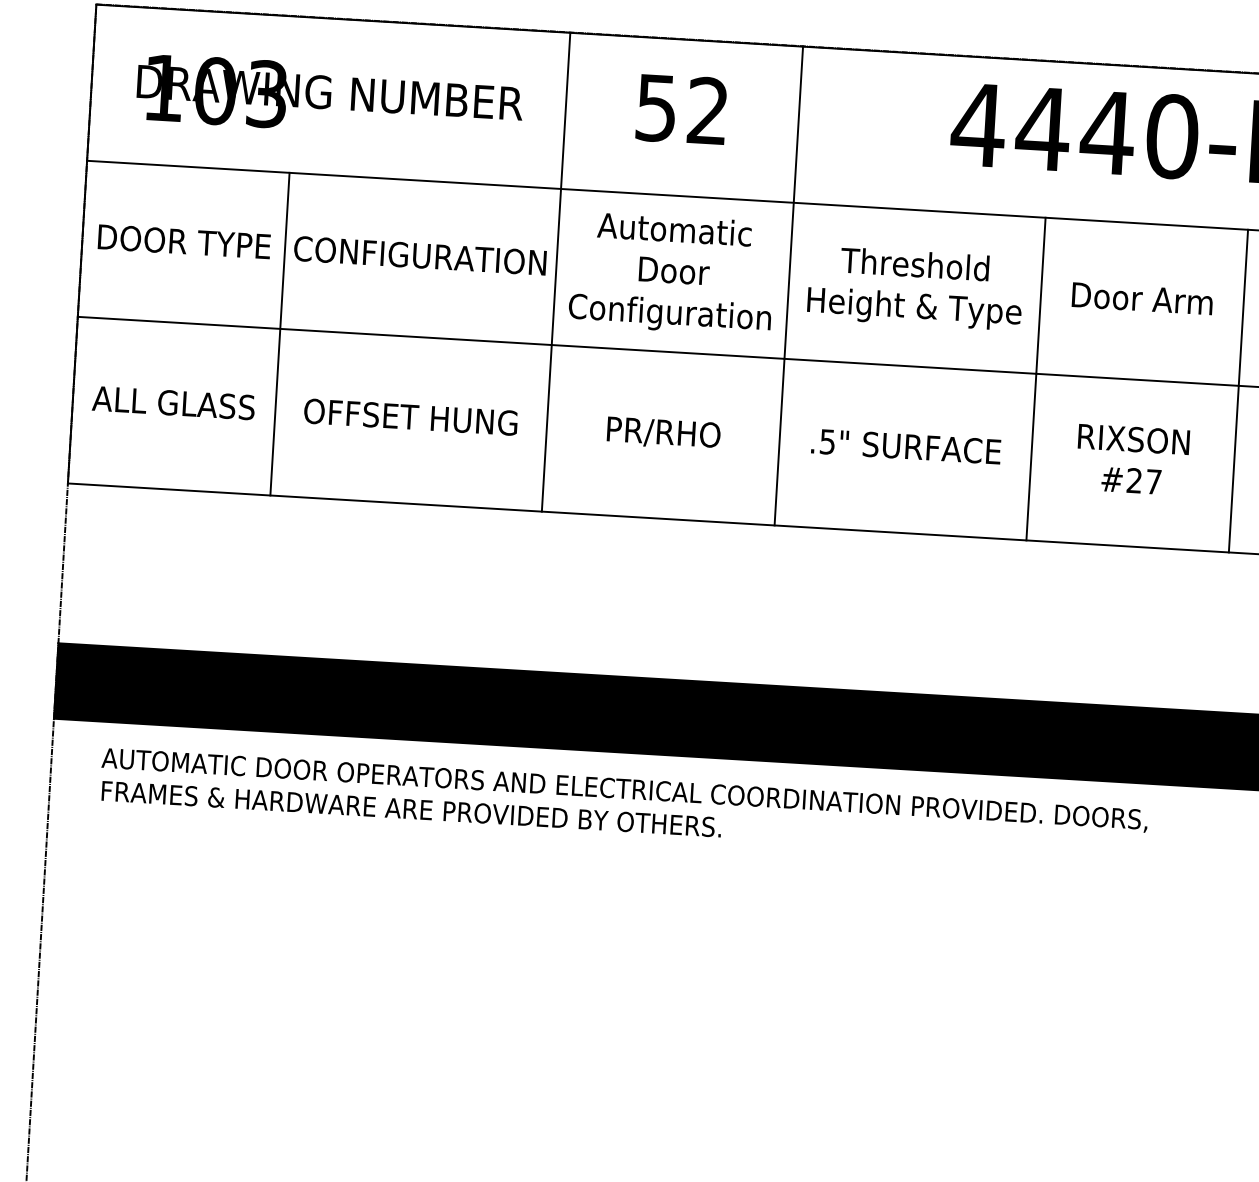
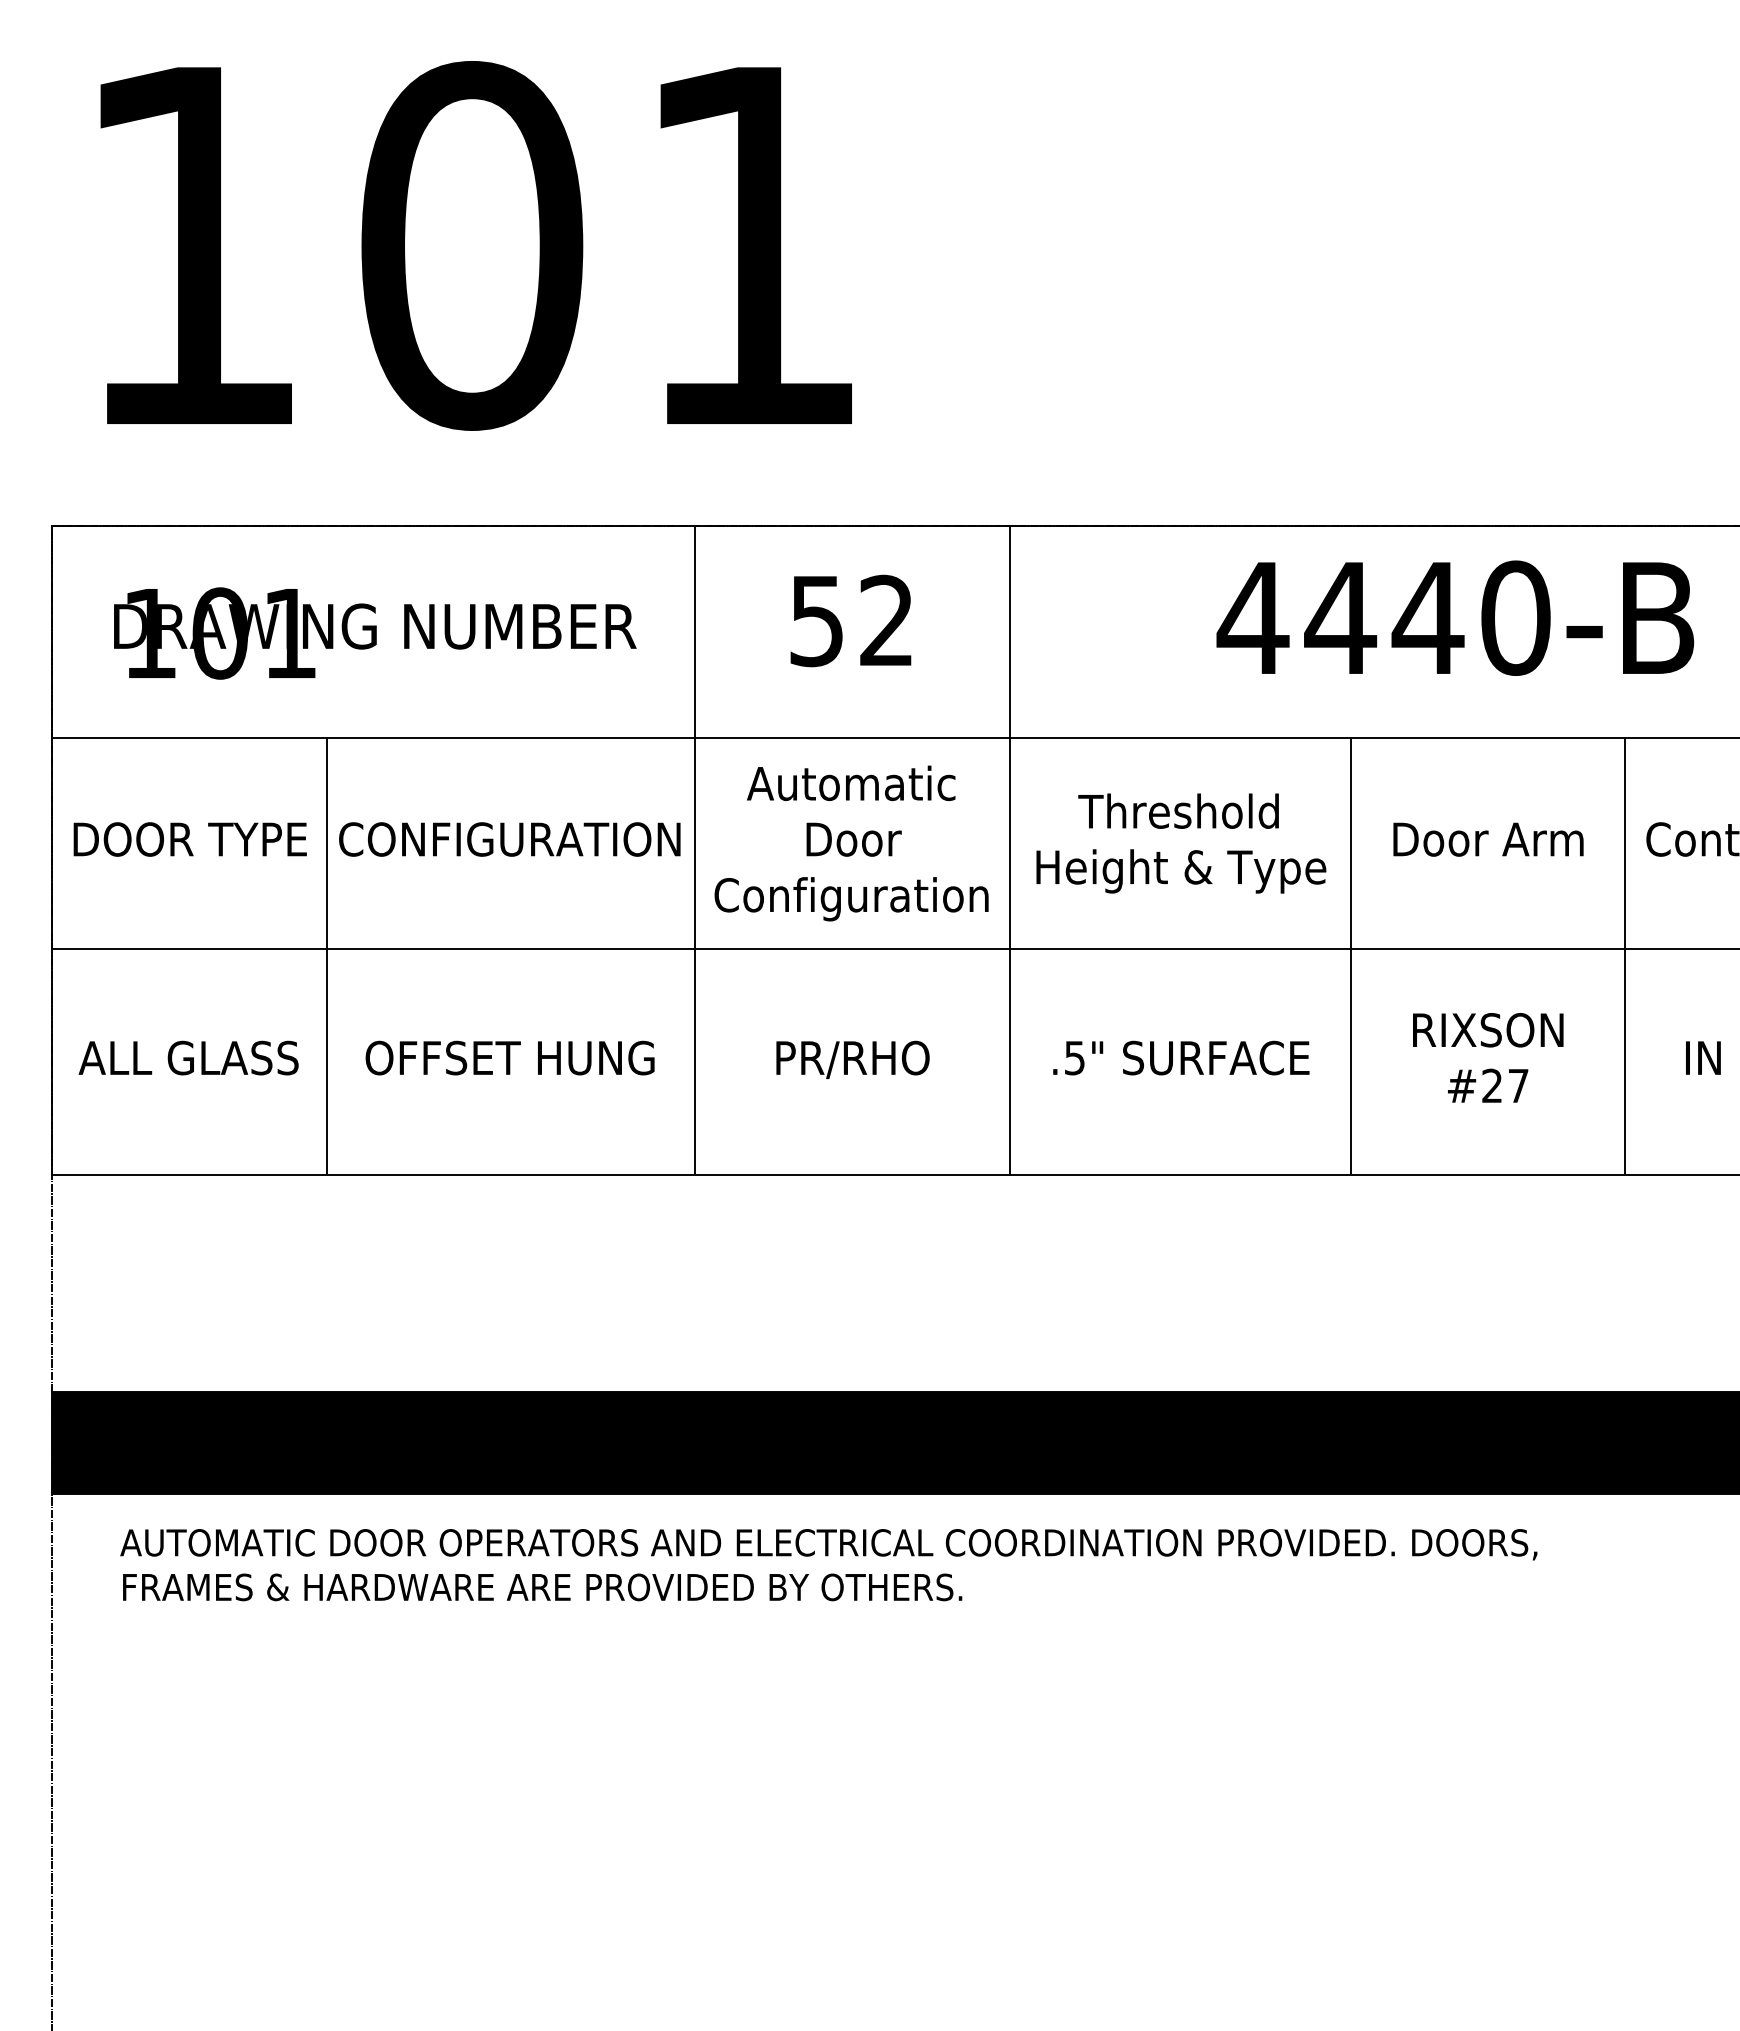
text: (266, 94) -> (289, 633), 103 -> 101

